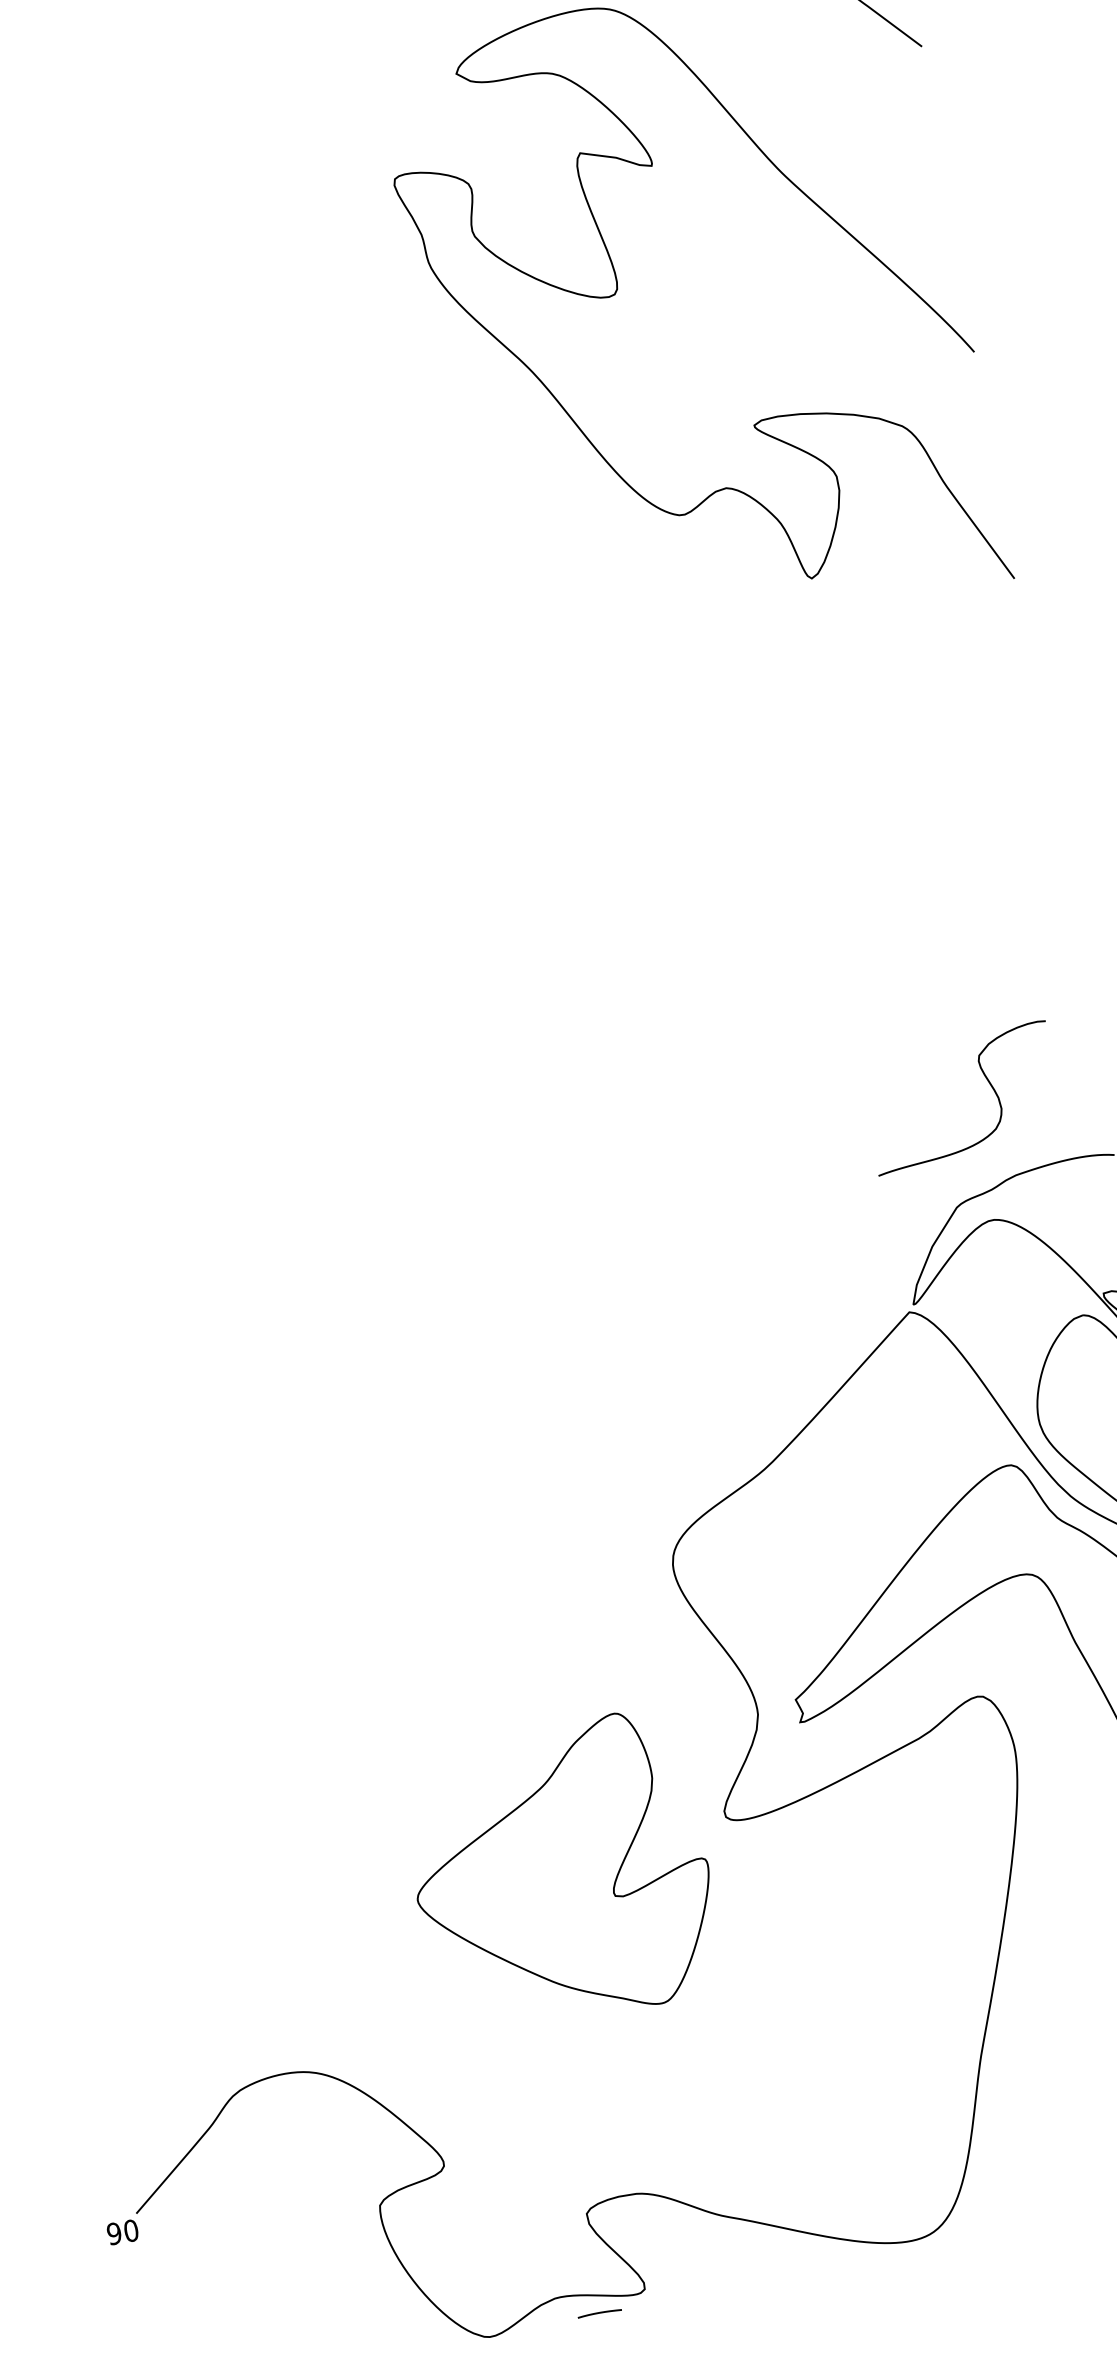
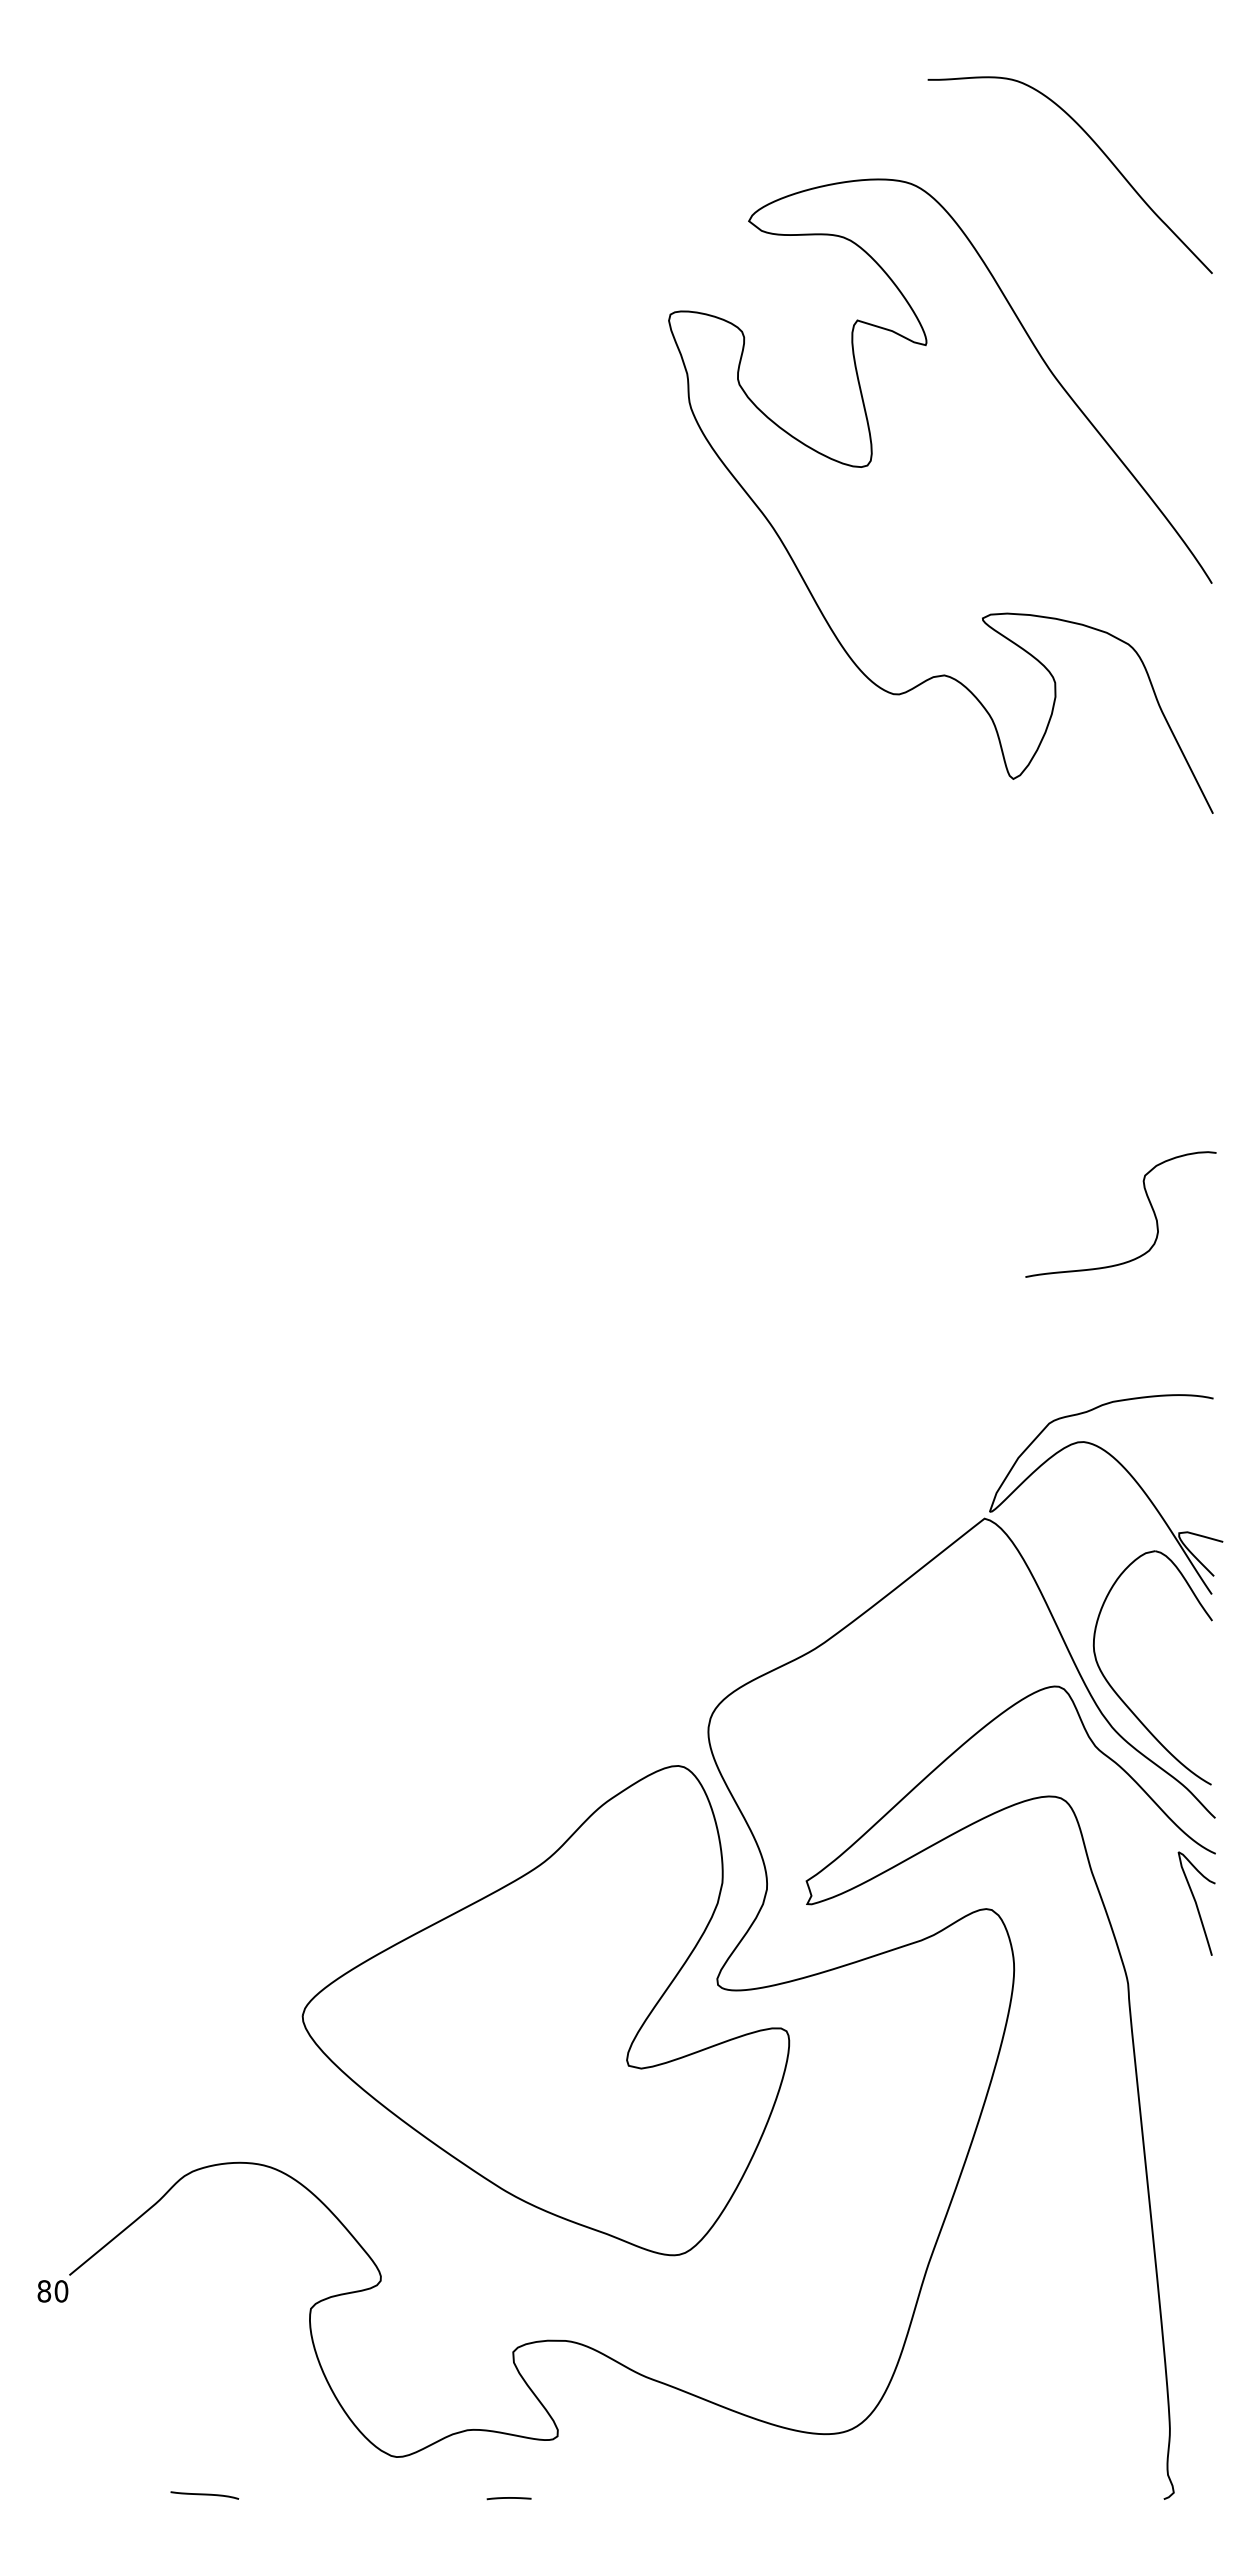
curve: (986, 1080) -> (1148, 1201), moved
part: (560, 1871) -> (545, 2010), size x1.67
text: (114, 2233) -> (44, 2291), 90 -> 80
line: (599, 2313) -> (508, 2498), moved

